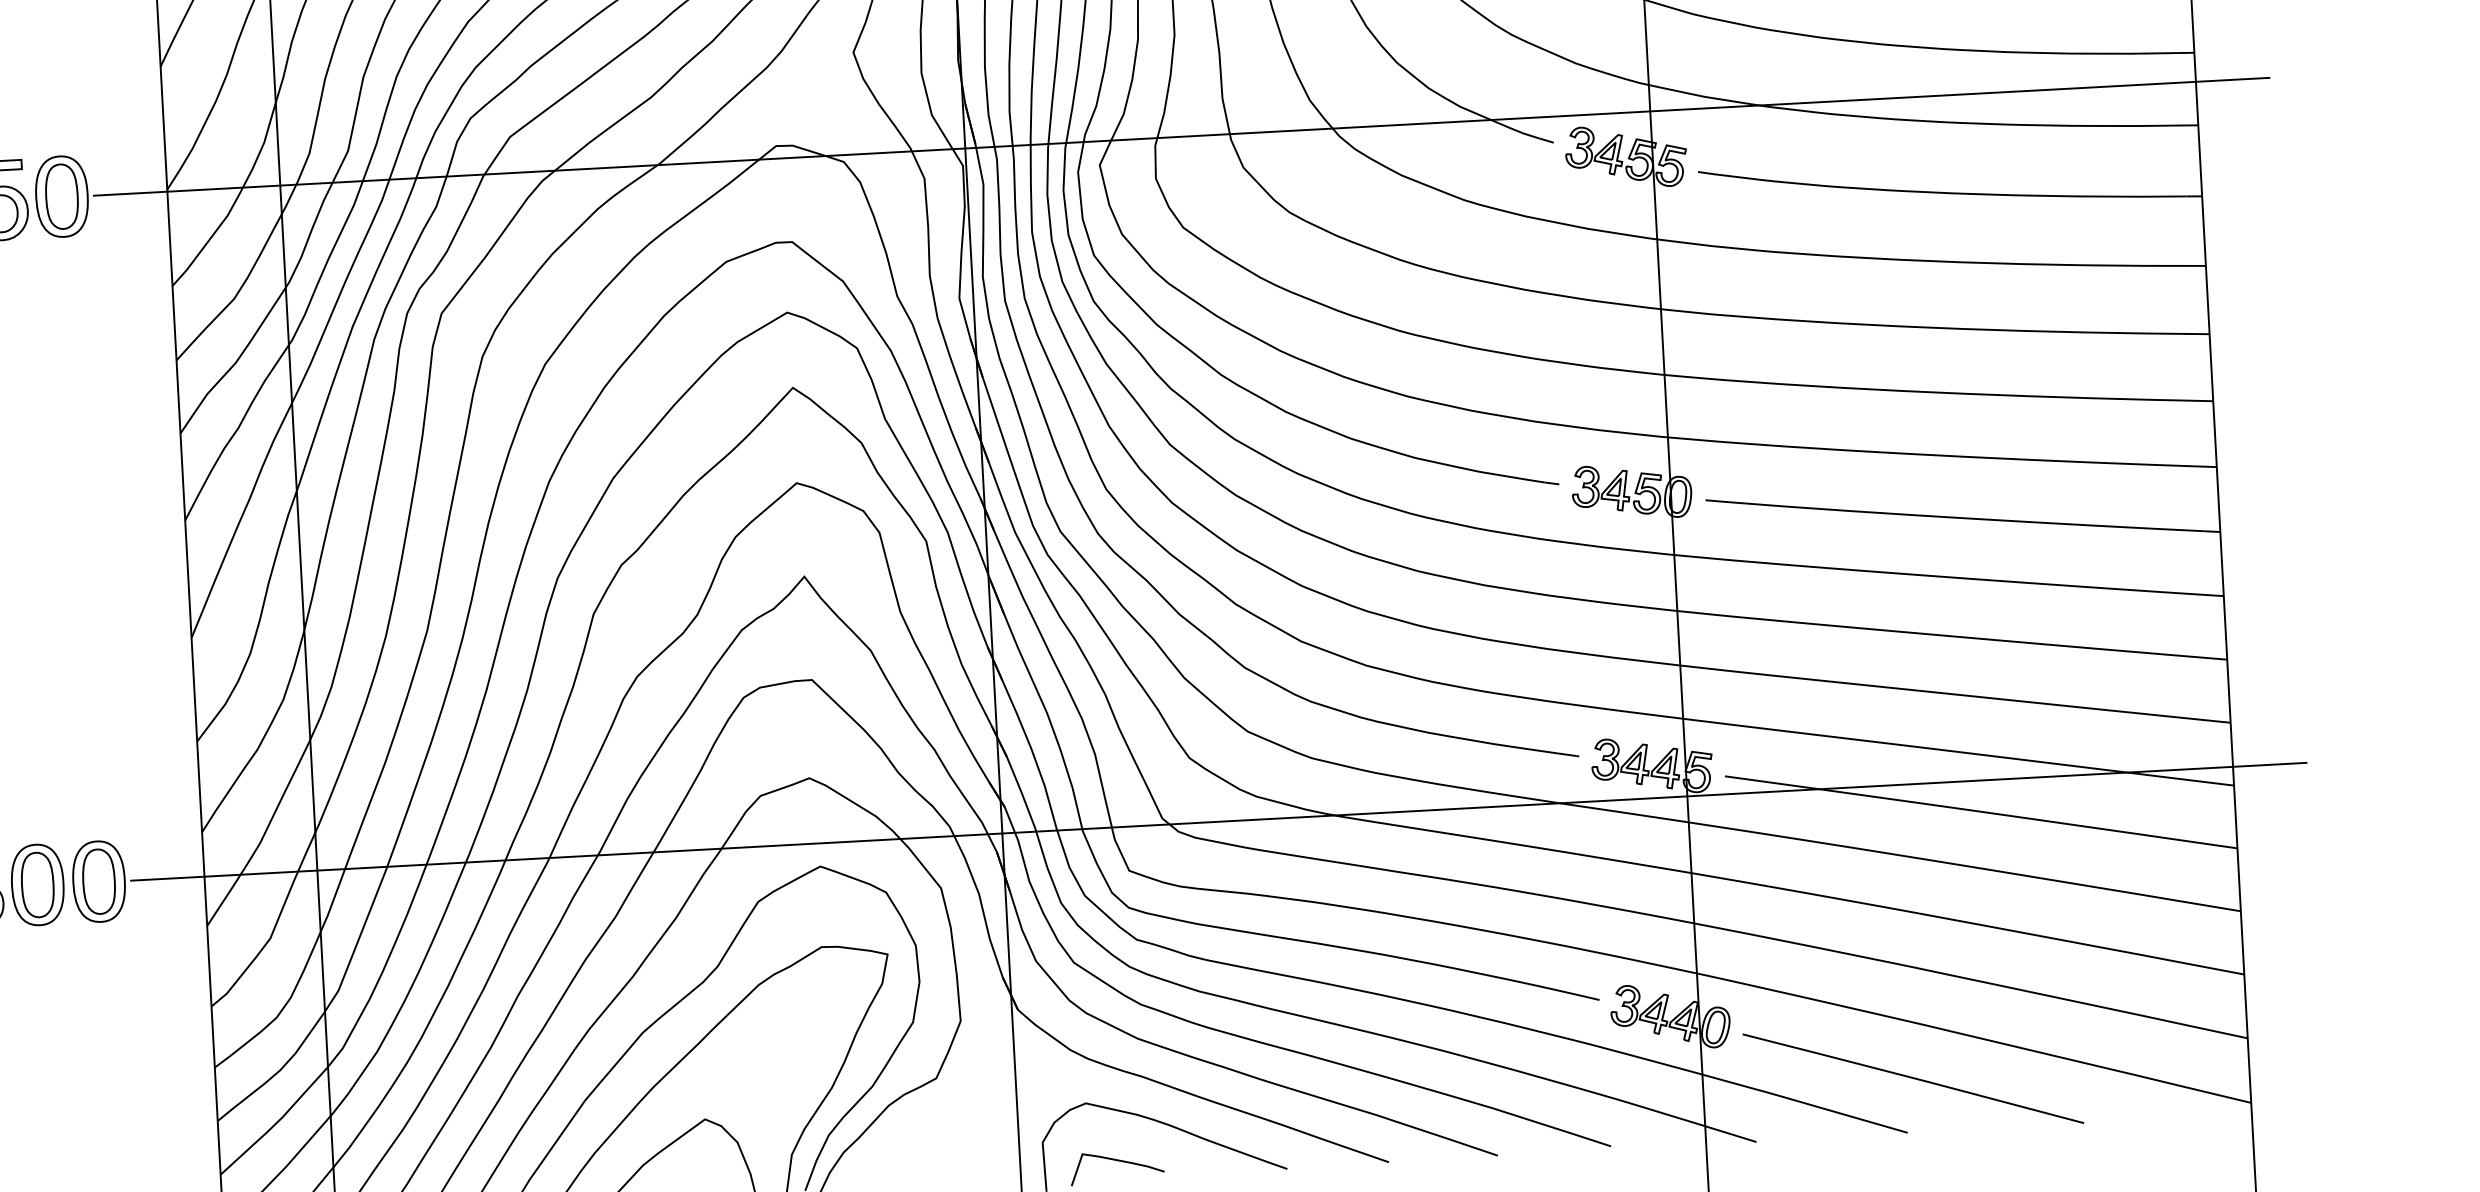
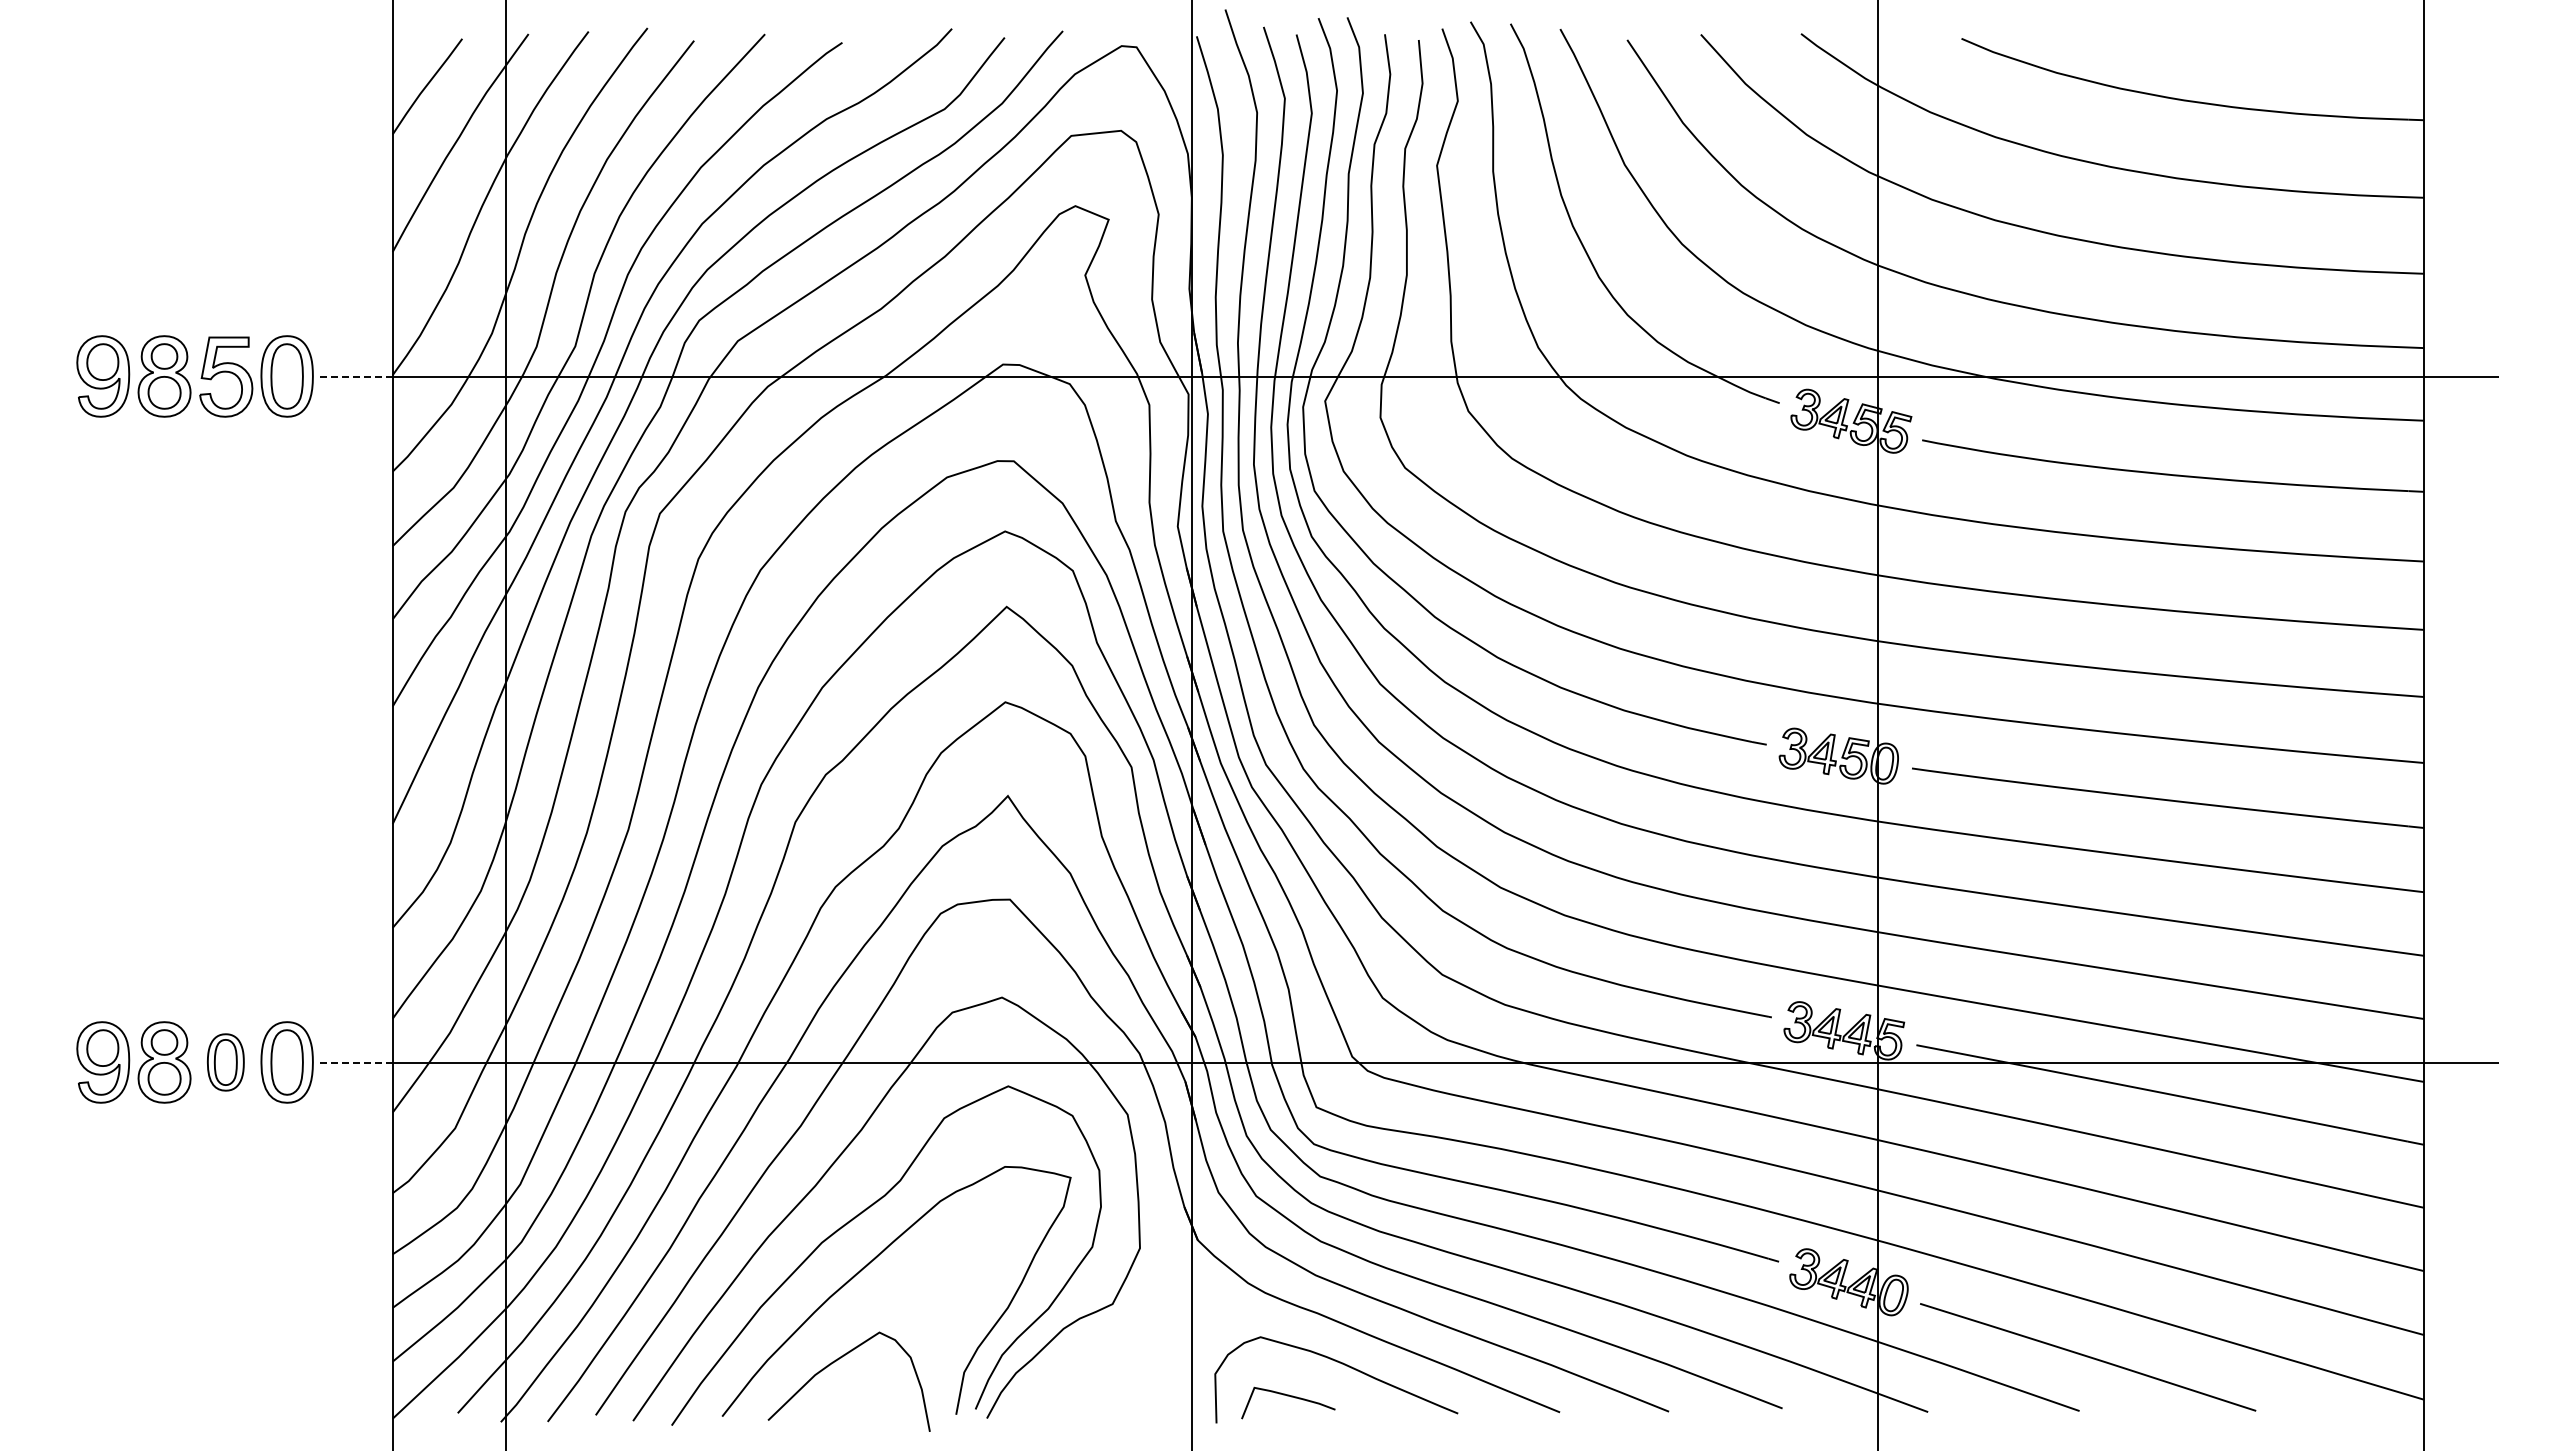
line: (129, 194) -> (354, 377), solid -> dashed
line: (166, 879) -> (354, 1063), solid -> dashed
part: (37, 885) -> (225, 1062), size x0.7

